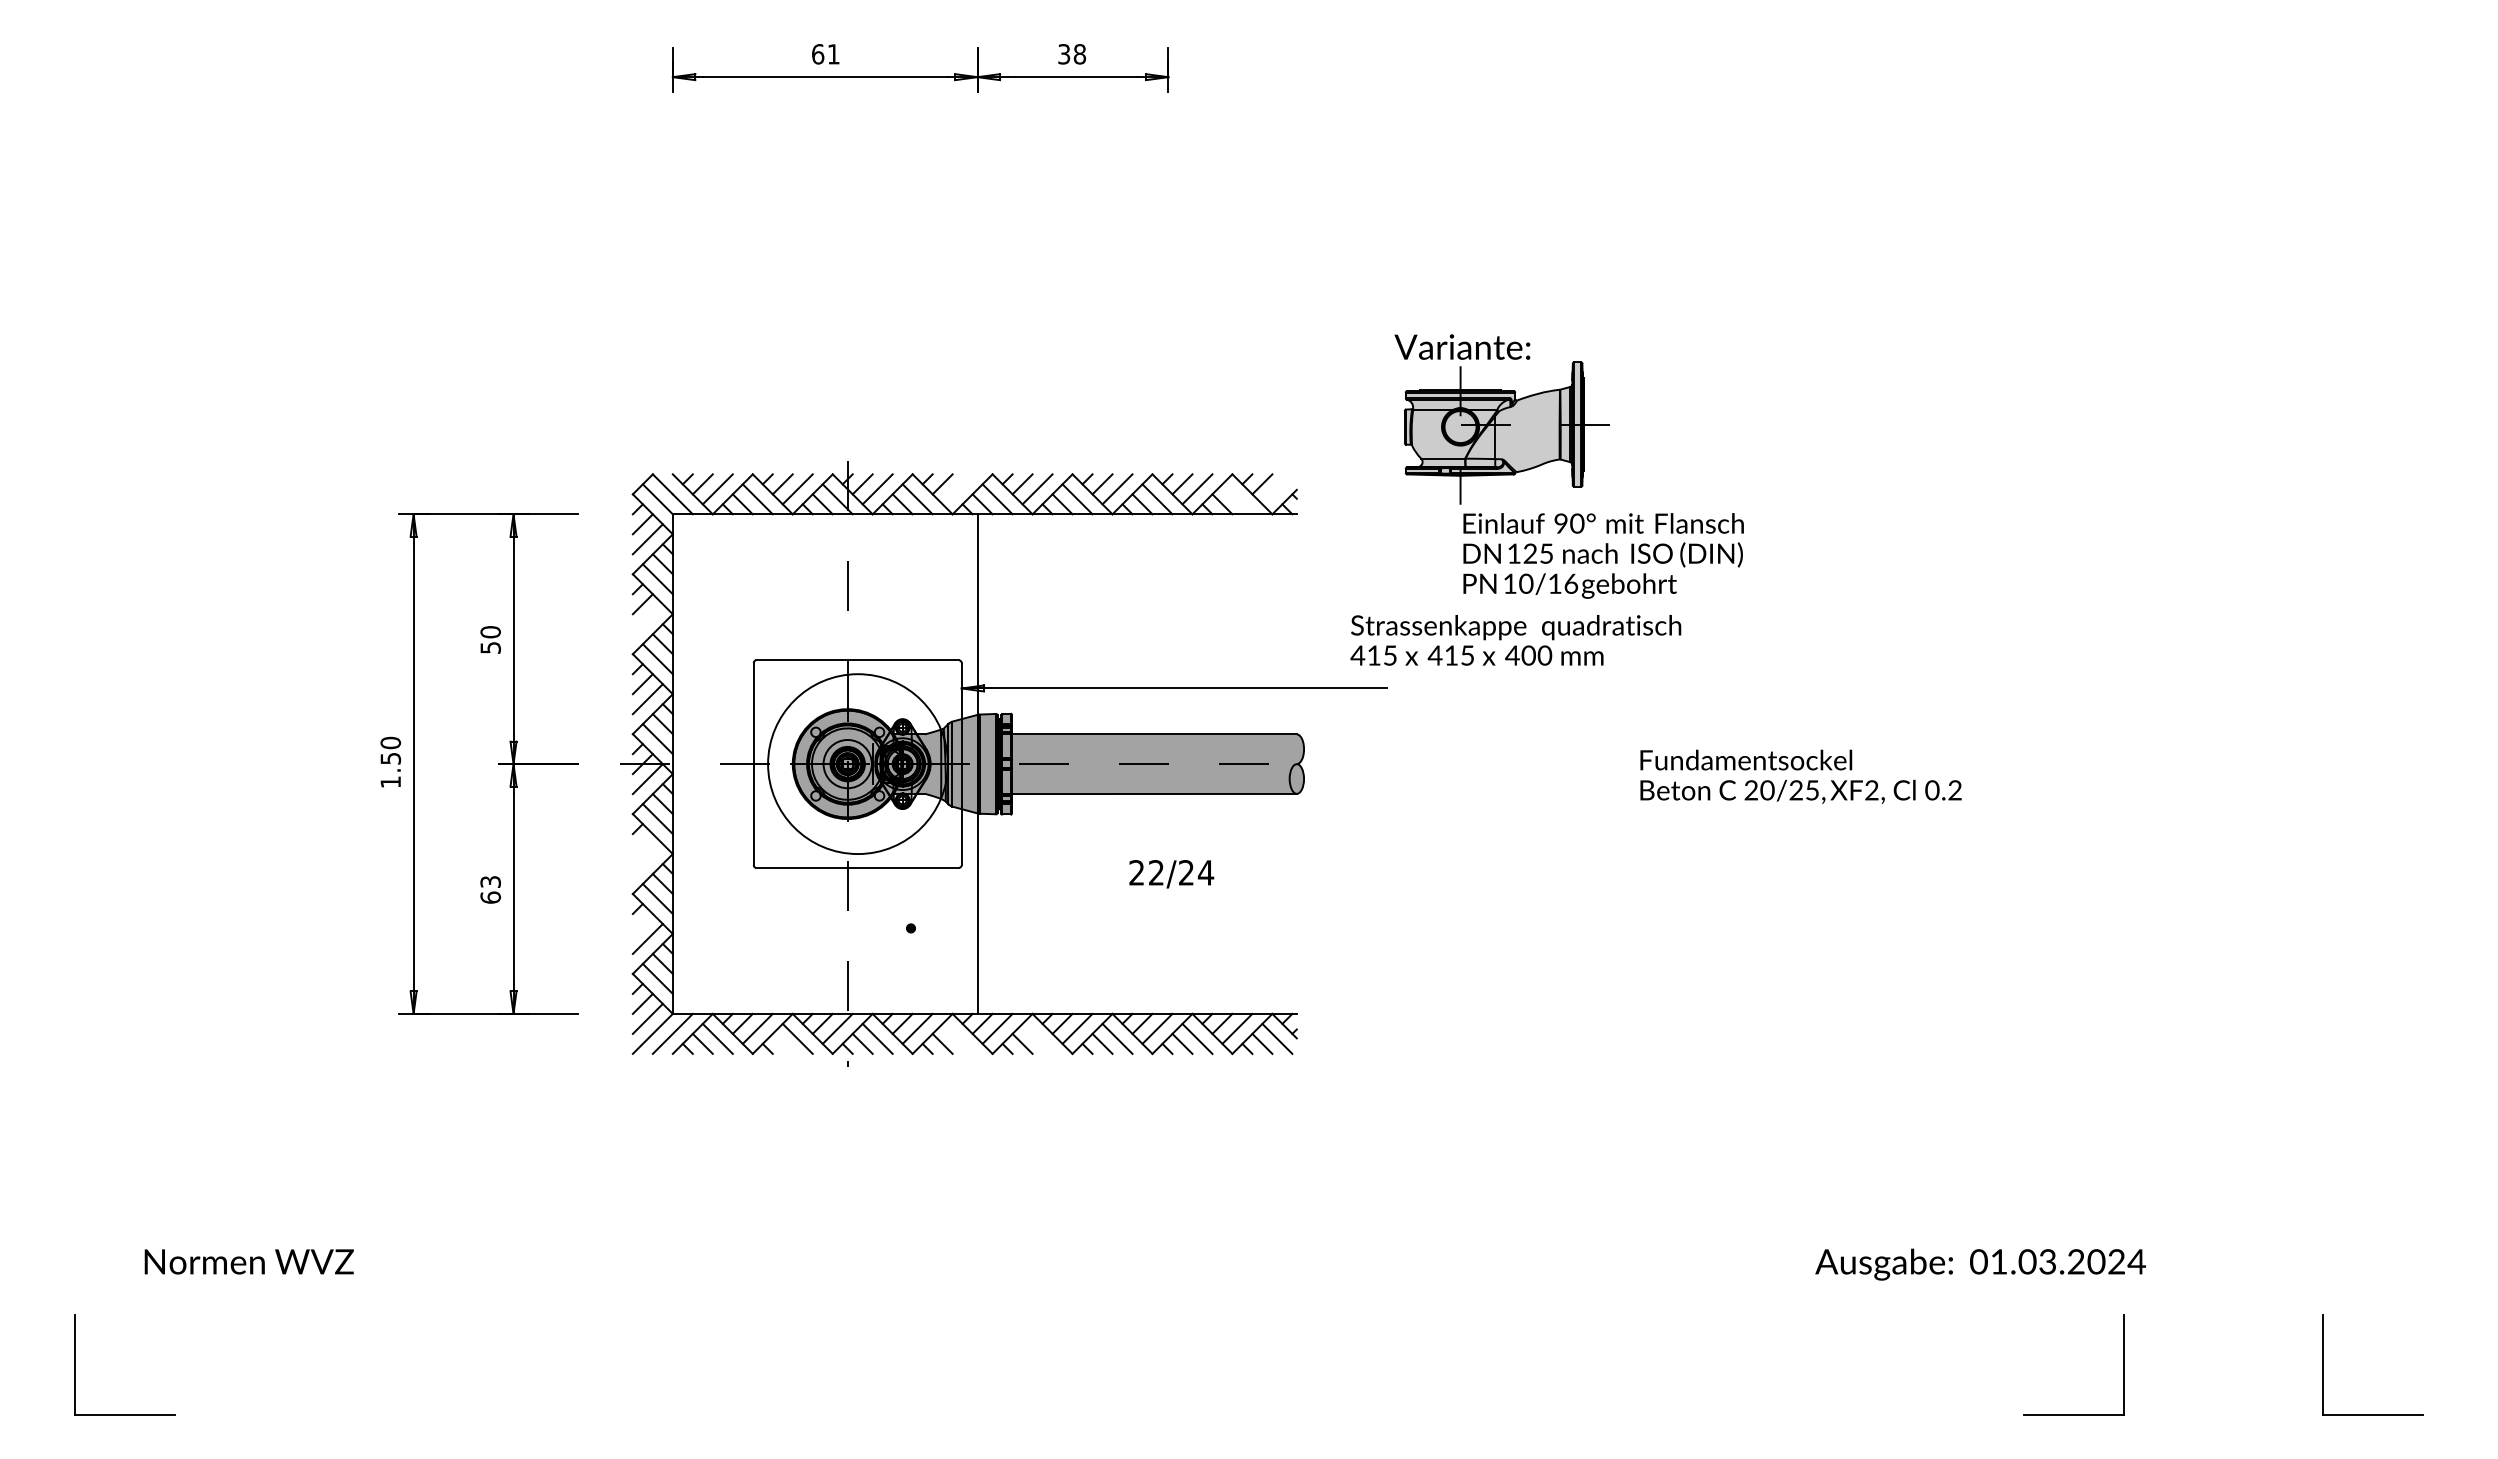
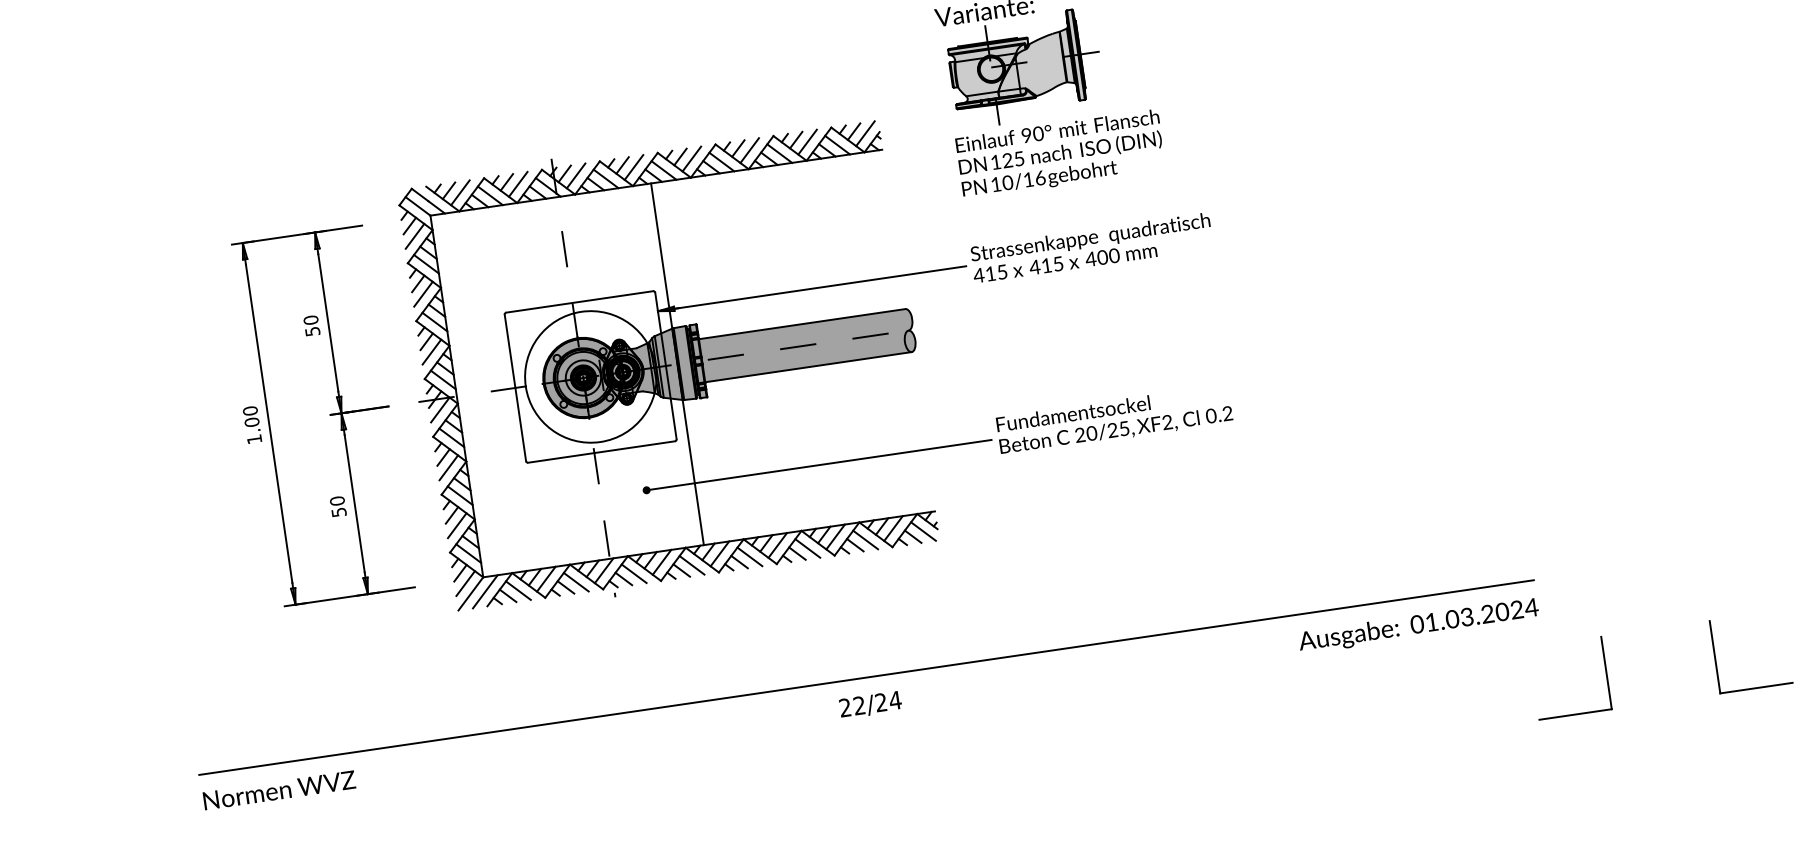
line: (957, 489) -> (633, 167), added
line: (1277, 489) -> (865, 133), added
line: (1237, 499) -> (837, 145), added
text: (1603, 555) -> (1060, 154), moved
line: (647, 619) -> (423, 294), added
text: (1515, 640) -> (1091, 248), moved
text: (390, 758) -> (251, 422), 1.50 -> 1.00
text: (1800, 776) -> (1114, 419), moved
line: (642, 844) -> (443, 457), added
line: (647, 859) -> (448, 468), added
text: (1171, 874) -> (870, 705), moved
text: (490, 889) -> (338, 506), 63 -> 50
line: (642, 923) -> (451, 515), added
line: (1149, 928) -> (819, 465), added
line: (957, 1038) -> (691, 565), added
line: (1037, 1038) -> (749, 556), added
line: (782, 1043) -> (565, 587), added
line: (1171, 1225) -> (866, 677), added
text: (248, 1261) -> (278, 790), moved
text: (1980, 1264) -> (1418, 626), moved
part: (2123, 1364) -> (1605, 672), moved

